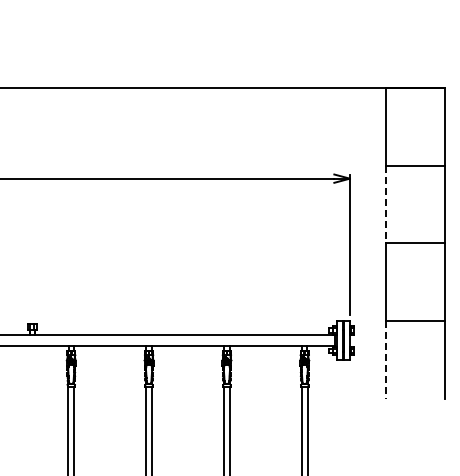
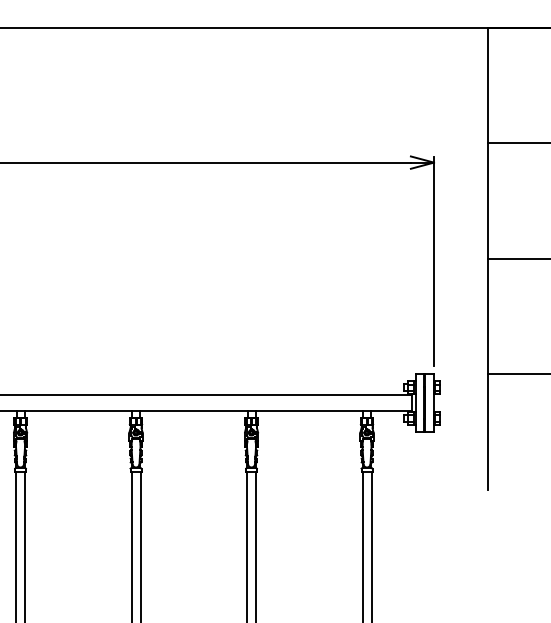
line: (386, 204) -> (488, 200), dashed -> solid
line: (386, 360) -> (488, 432), dashed -> solid

